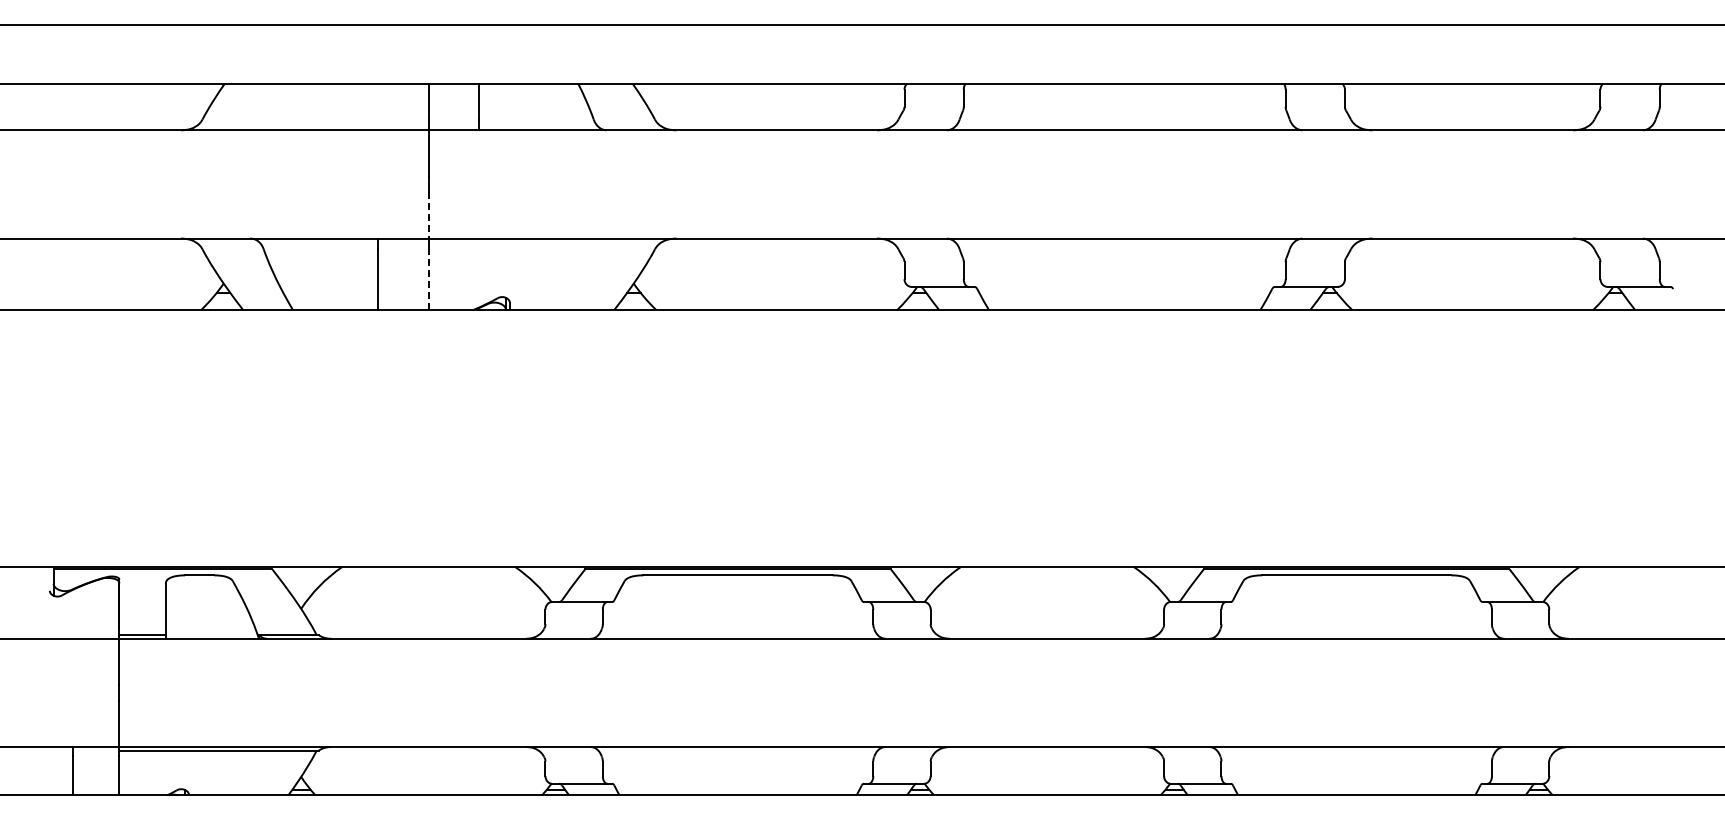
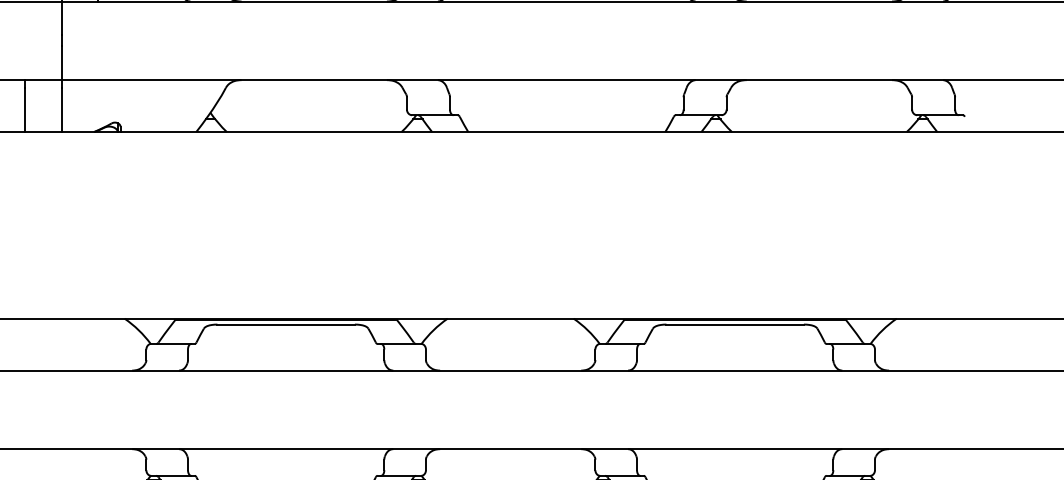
line: (428, 215) -> (61, 63), dashed -> solid
line: (428, 279) -> (61, 109), dashed -> solid

